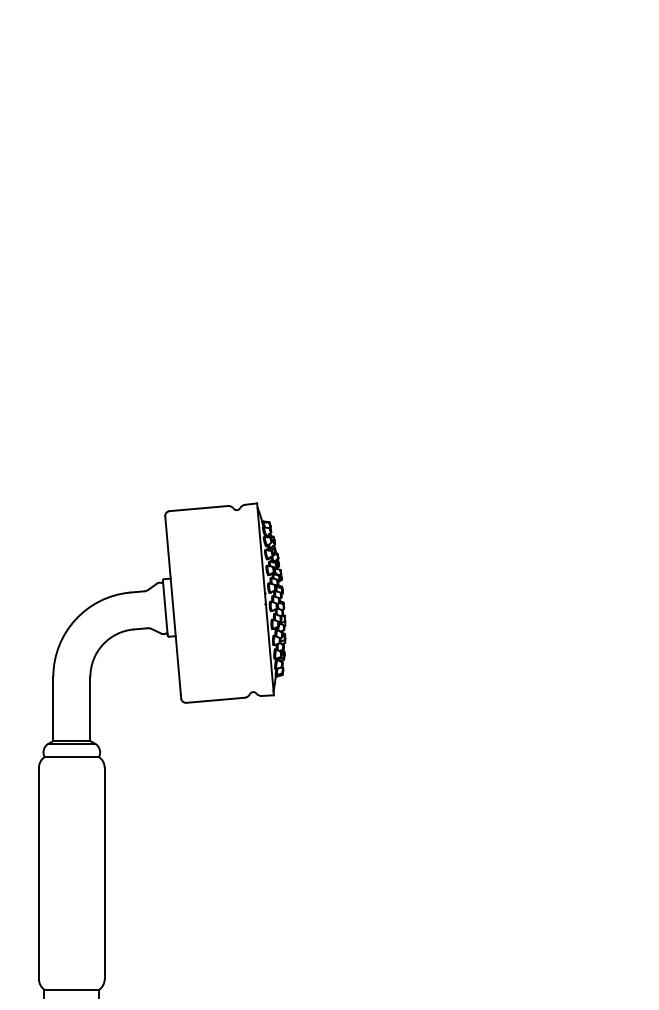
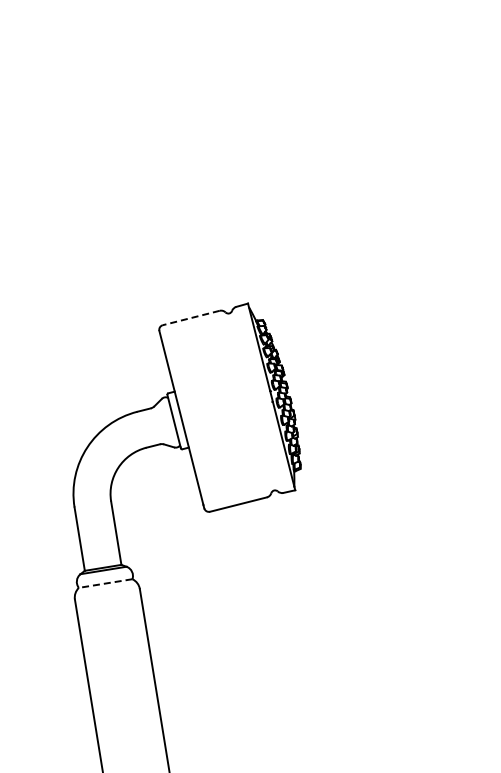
line: (198, 508) -> (190, 317), solid -> dashed
line: (71, 757) -> (105, 584), solid -> dashed

